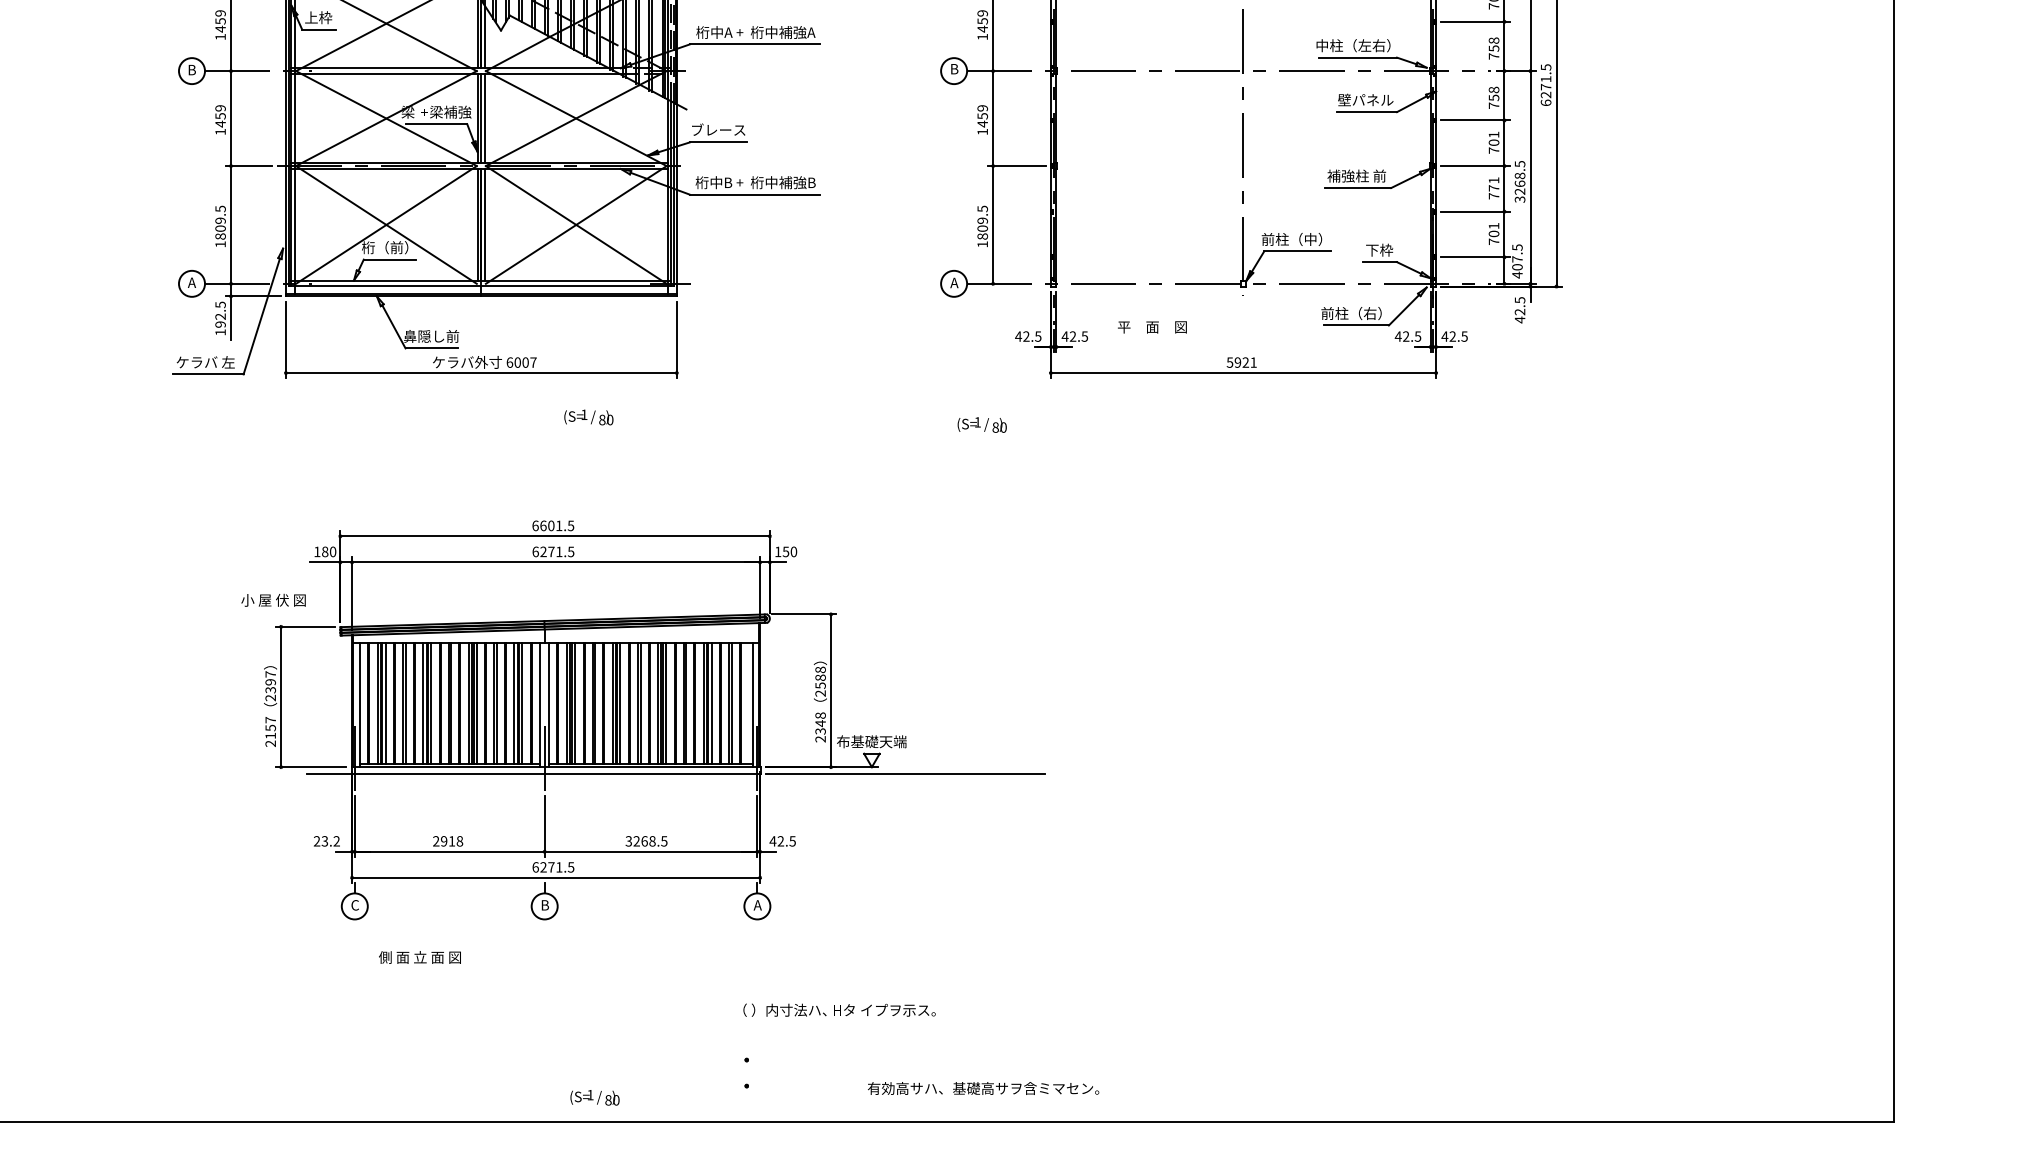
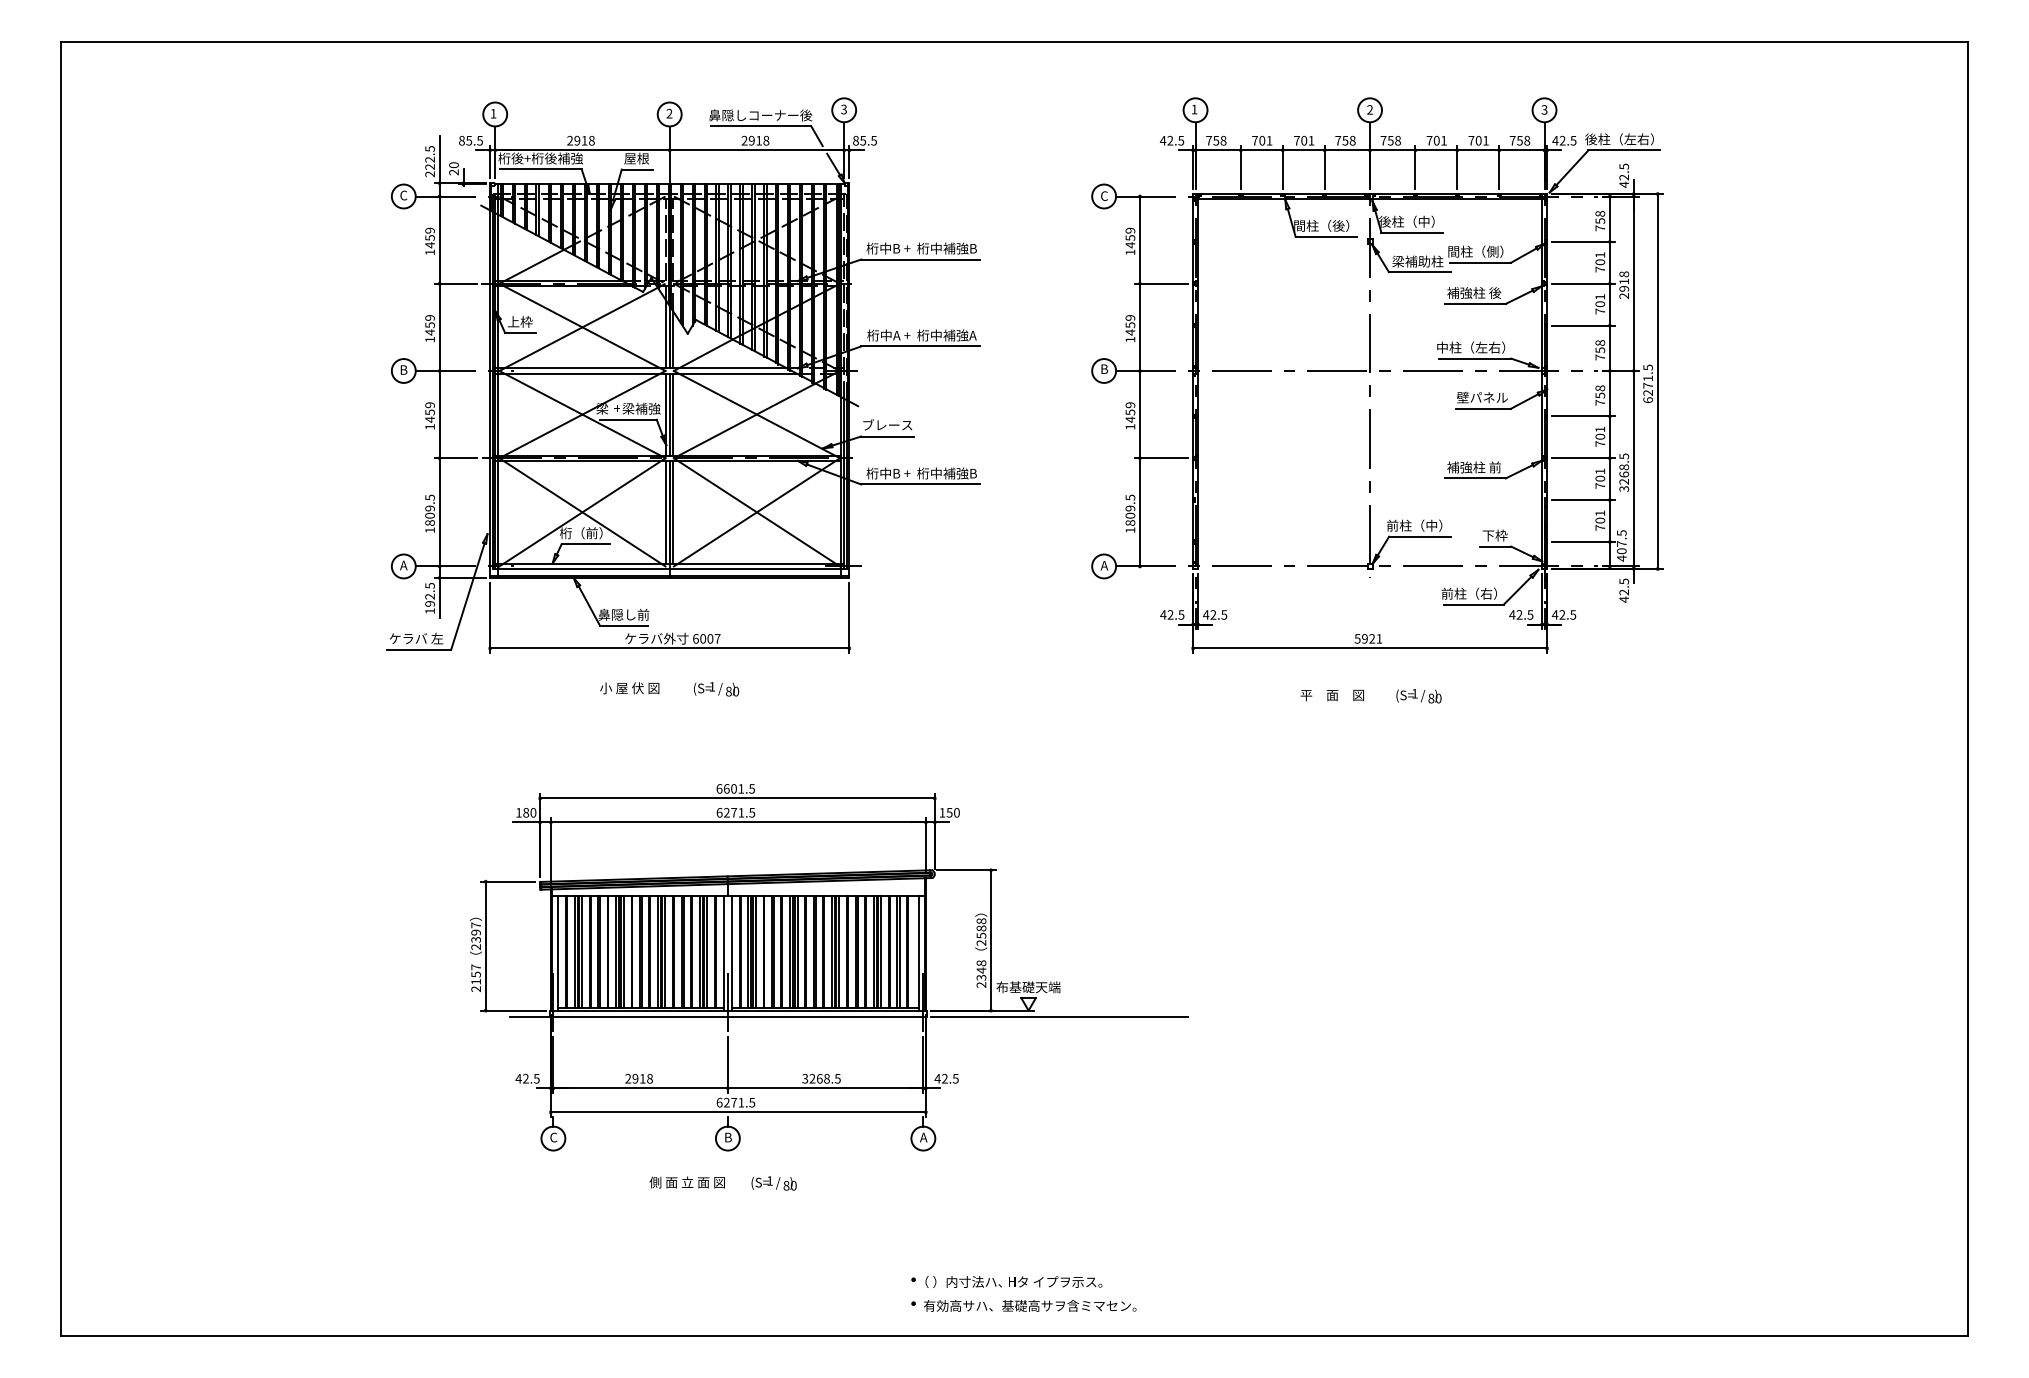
text: (1494, 188) -> (1600, 478), 771 -> 701
text: (1151, 327) -> (1331, 695), moved
text: (588, 417) -> (716, 689), moved
text: (981, 425) -> (1418, 696), moved
text: (273, 600) -> (629, 688), moved
text: (326, 841) -> (527, 1078), 23.2 -> 42.5
text: (419, 957) -> (686, 1182), moved
text: (839, 1009) -> (1013, 1281), moved
text: (983, 1088) -> (1030, 1305), moved
text: (594, 1097) -> (773, 1183), moved

